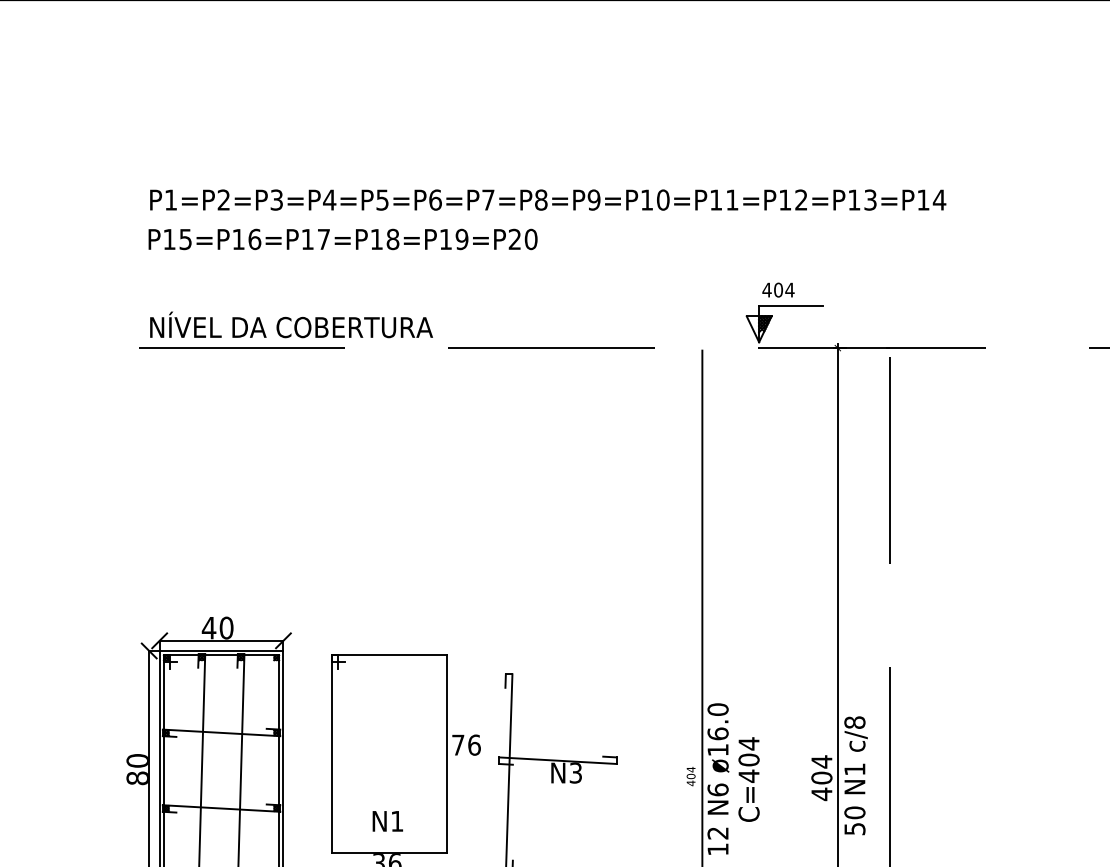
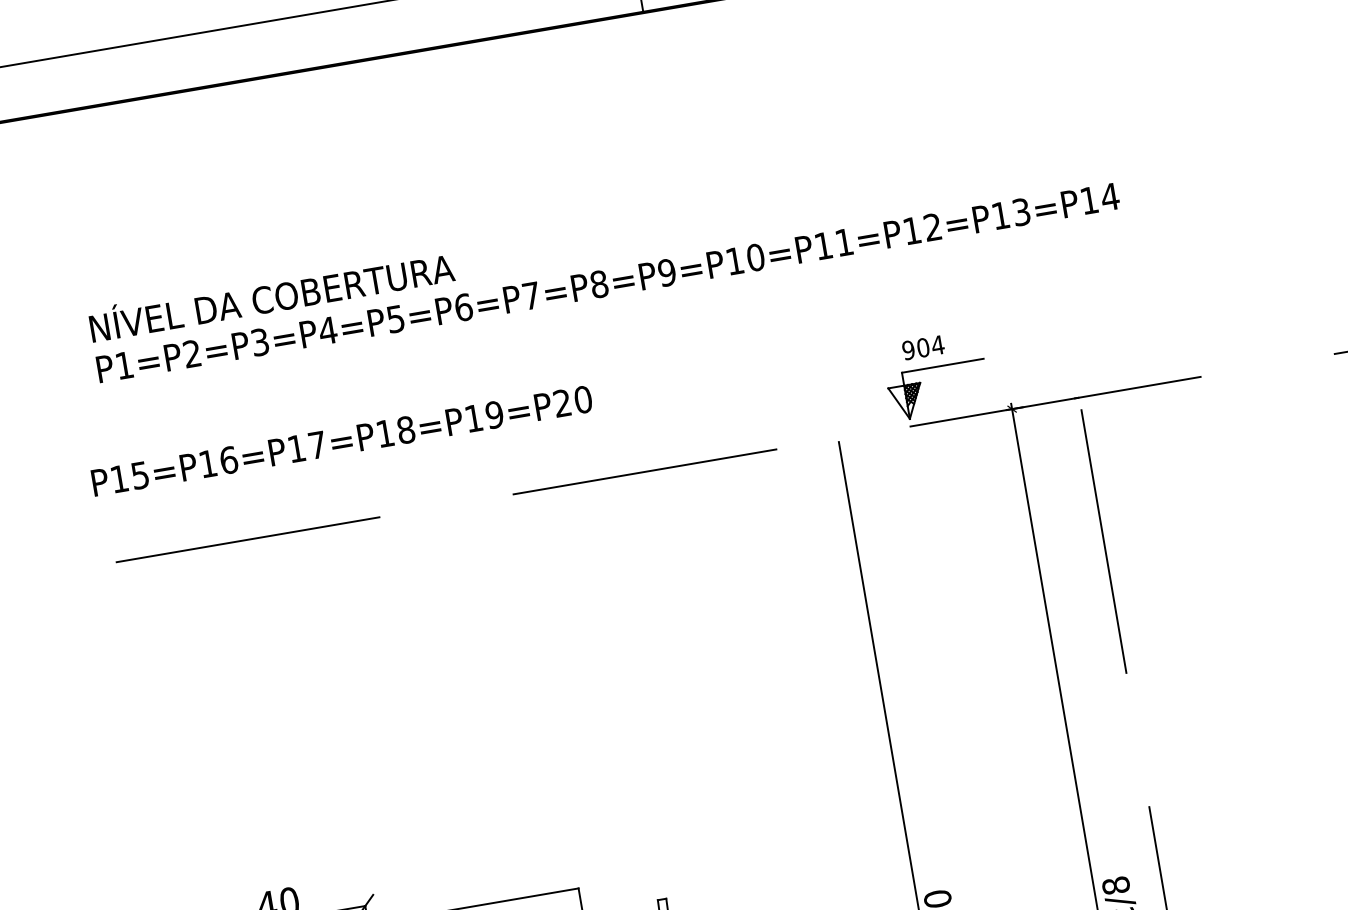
text: (342, 239) -> (341, 441), moved
text: (766, 289) -> (907, 349), 404 -> 904
text: (291, 324) -> (271, 294), moved

